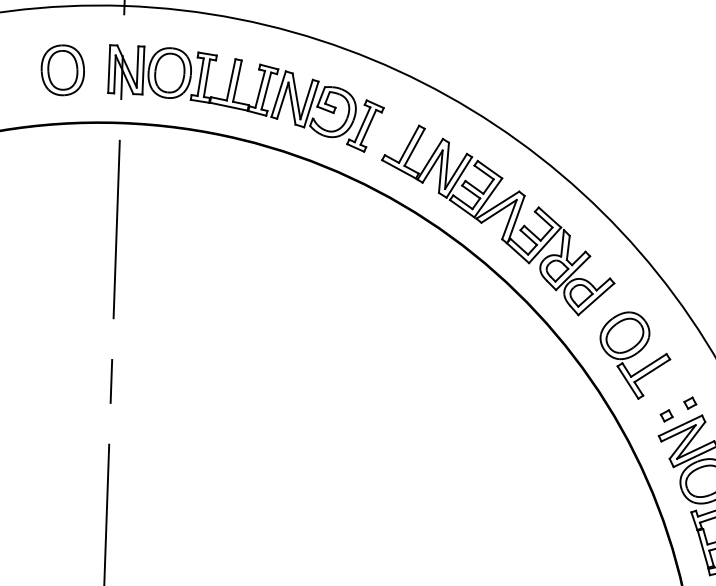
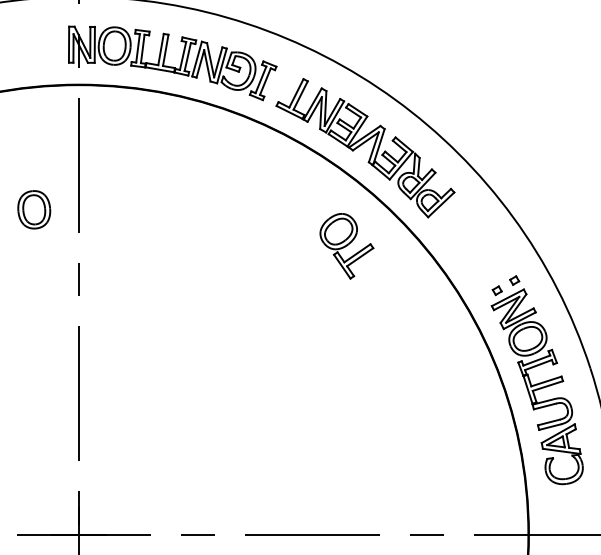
part: (63, 69) -> (34, 209), moved
part: (634, 355) -> (346, 246), moved

